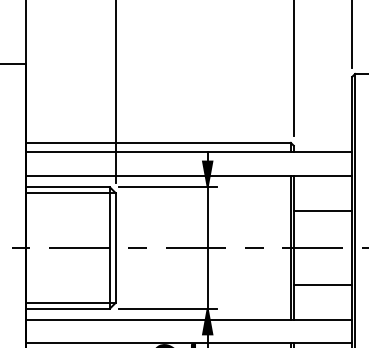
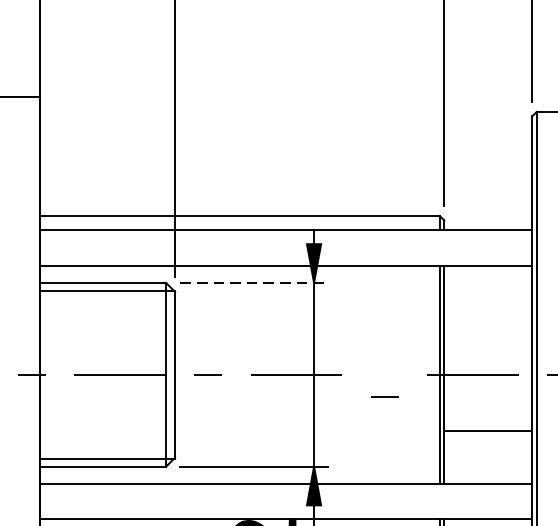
line: (168, 187) -> (254, 283), solid -> dashed
line: (322, 210) -> (487, 318), removed
line: (254, 247) -> (384, 396), moved

